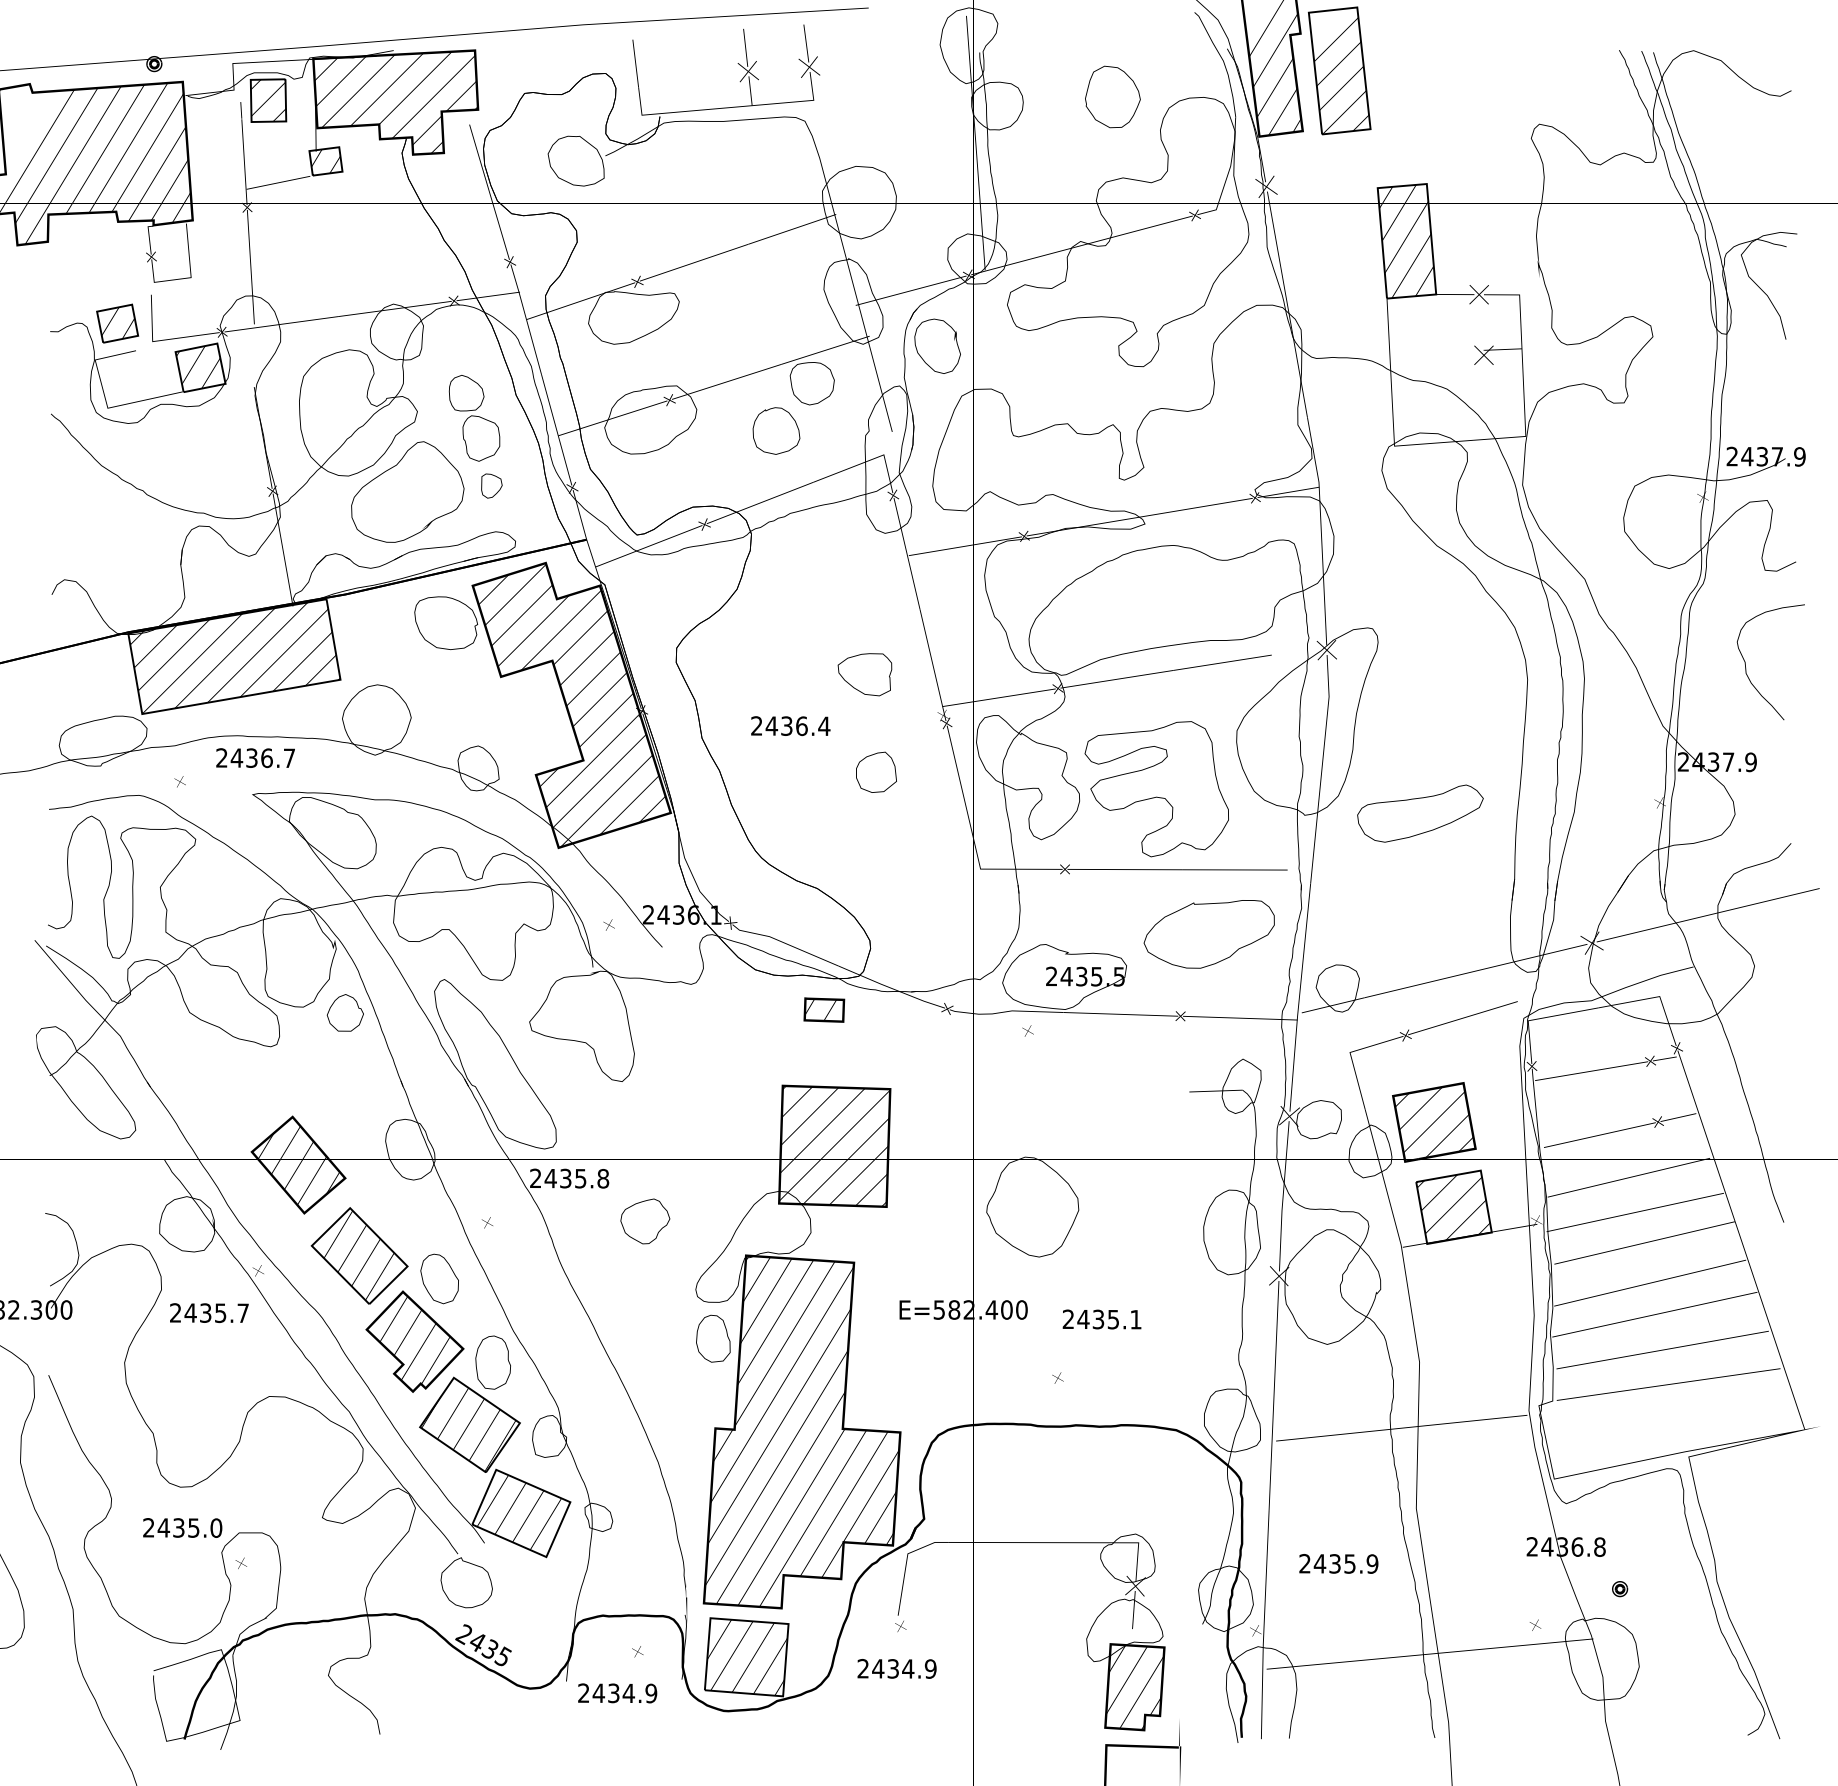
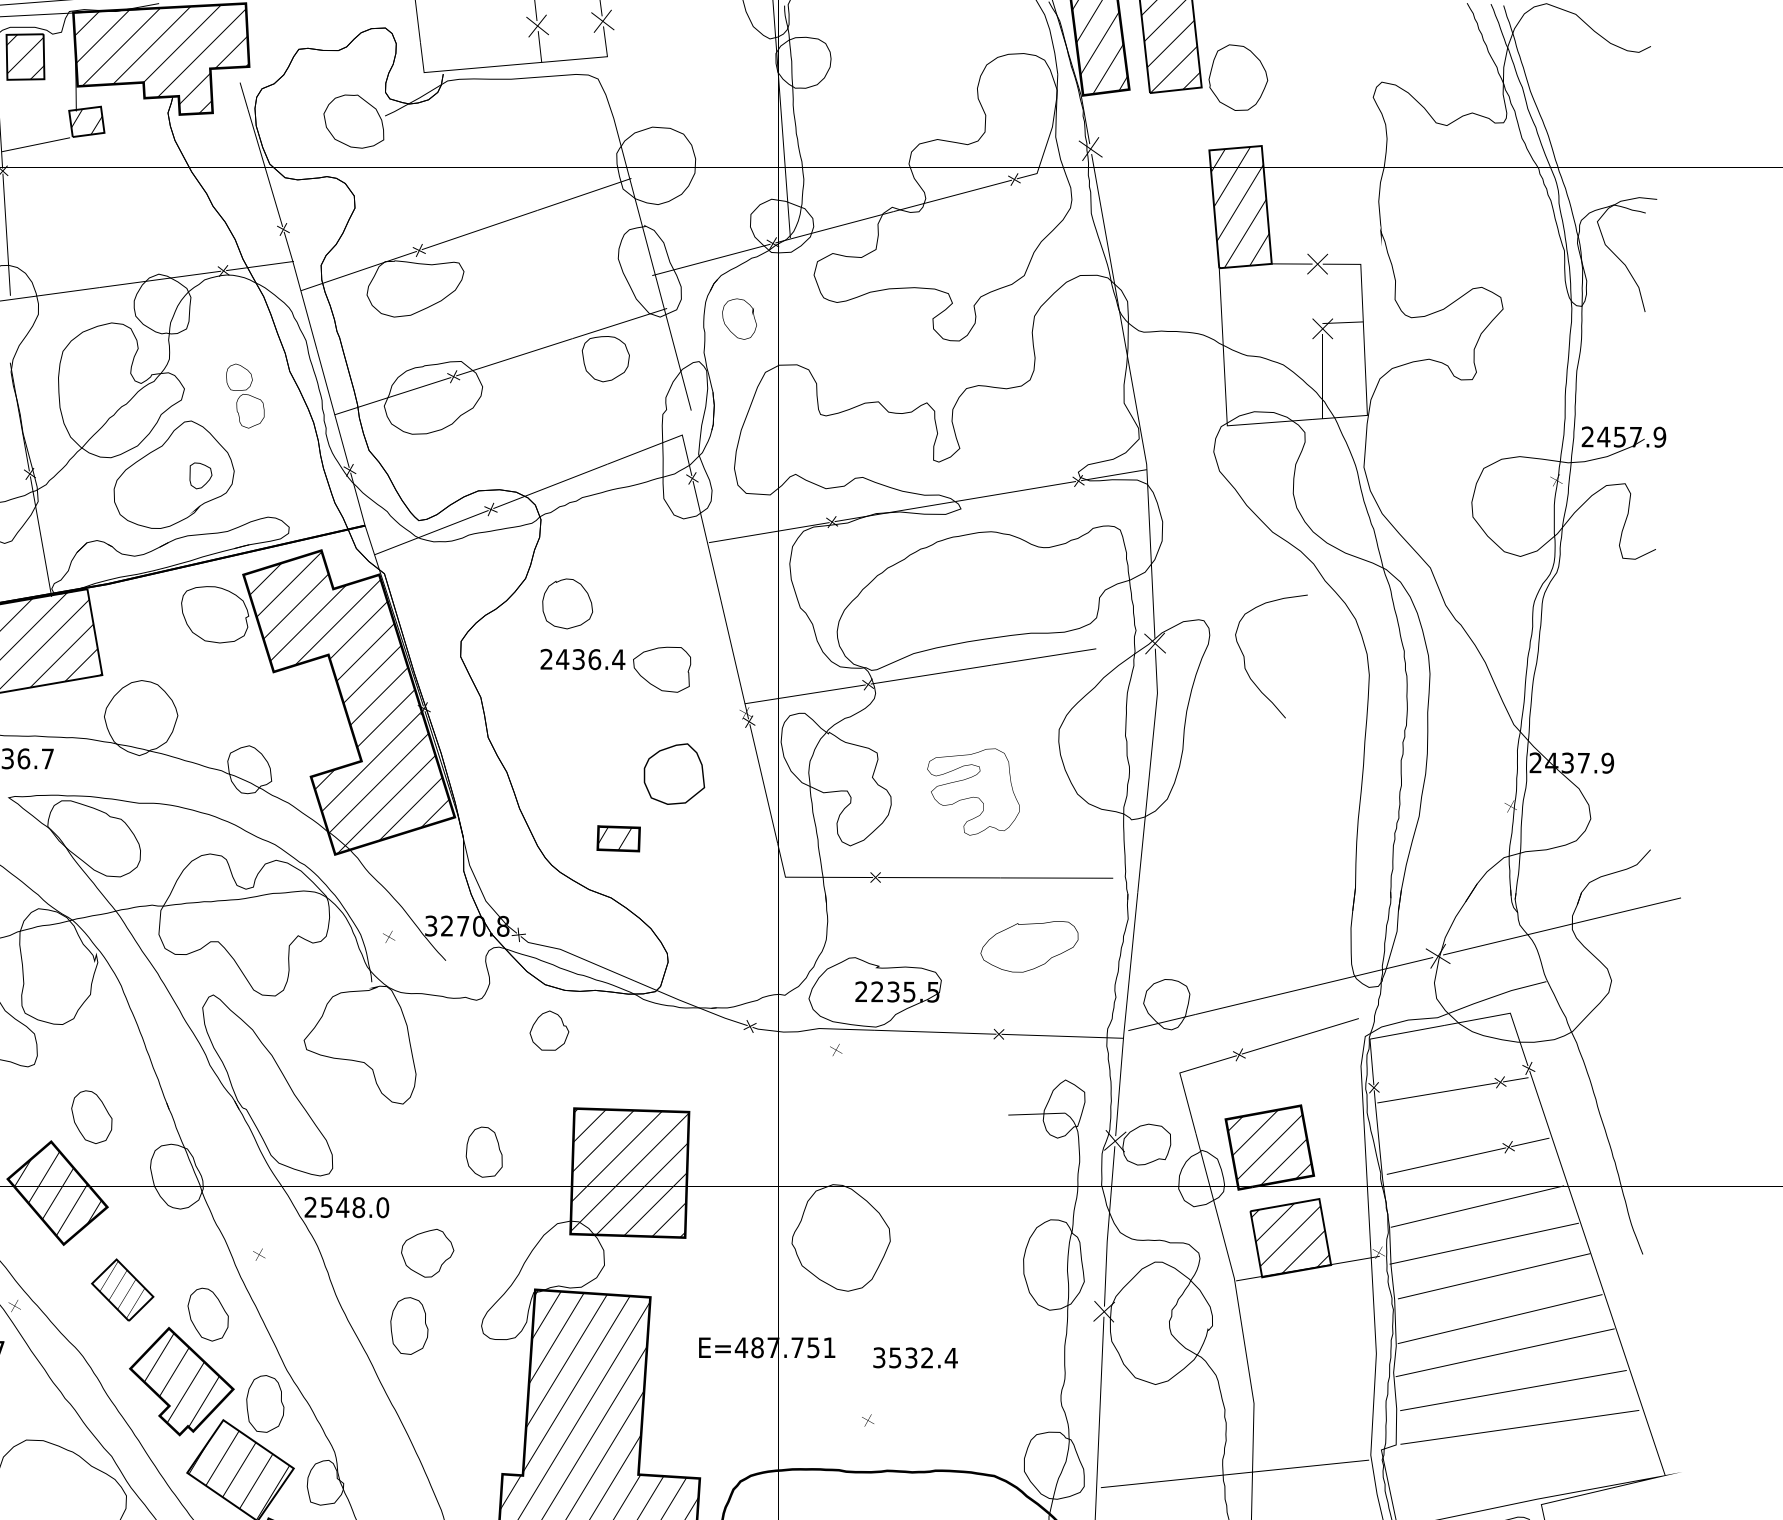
part: (1112, 96) -> (1237, 77), moved
part: (937, 345) -> (739, 318), size x0.7
part: (474, 418) -> (245, 396), size x0.7
part: (776, 430) -> (567, 603), moved
text: (1762, 455) -> (1620, 435), 2437.9 -> 2457.9
part: (491, 485) -> (200, 475), moved
curve: (1746, 668) -> (1245, 663), moved
text: (790, 726) -> (582, 659), moved
part: (876, 771) -> (674, 773), size x1.4
part: (1156, 789) -> (973, 792), size x0.6
part: (1420, 813) -> (1255, 817), removed
text: (682, 915) -> (467, 926), 2436.1 -> 3270.8
part: (1208, 934) -> (1028, 947), size x0.7
text: (1066, 976) -> (877, 991), 2435.5 -> 2235.5
part: (824, 1009) -> (618, 838), moved
part: (344, 1012) -> (548, 1030), moved
part: (330, 1093) -> (91, 1116), added
text: (576, 1178) -> (354, 1207), 2435.8 -> 2548.0
part: (359, 1255) -> (122, 1289), size x0.6
part: (627, 1289) -> (408, 1325), added
text: (980, 1309) -> (785, 1347), E=582.400 -> E=487.751
text: (1102, 1319) -> (915, 1357), 2435.1 -> 3532.4
part: (713, 1338) -> (484, 1151), moved

